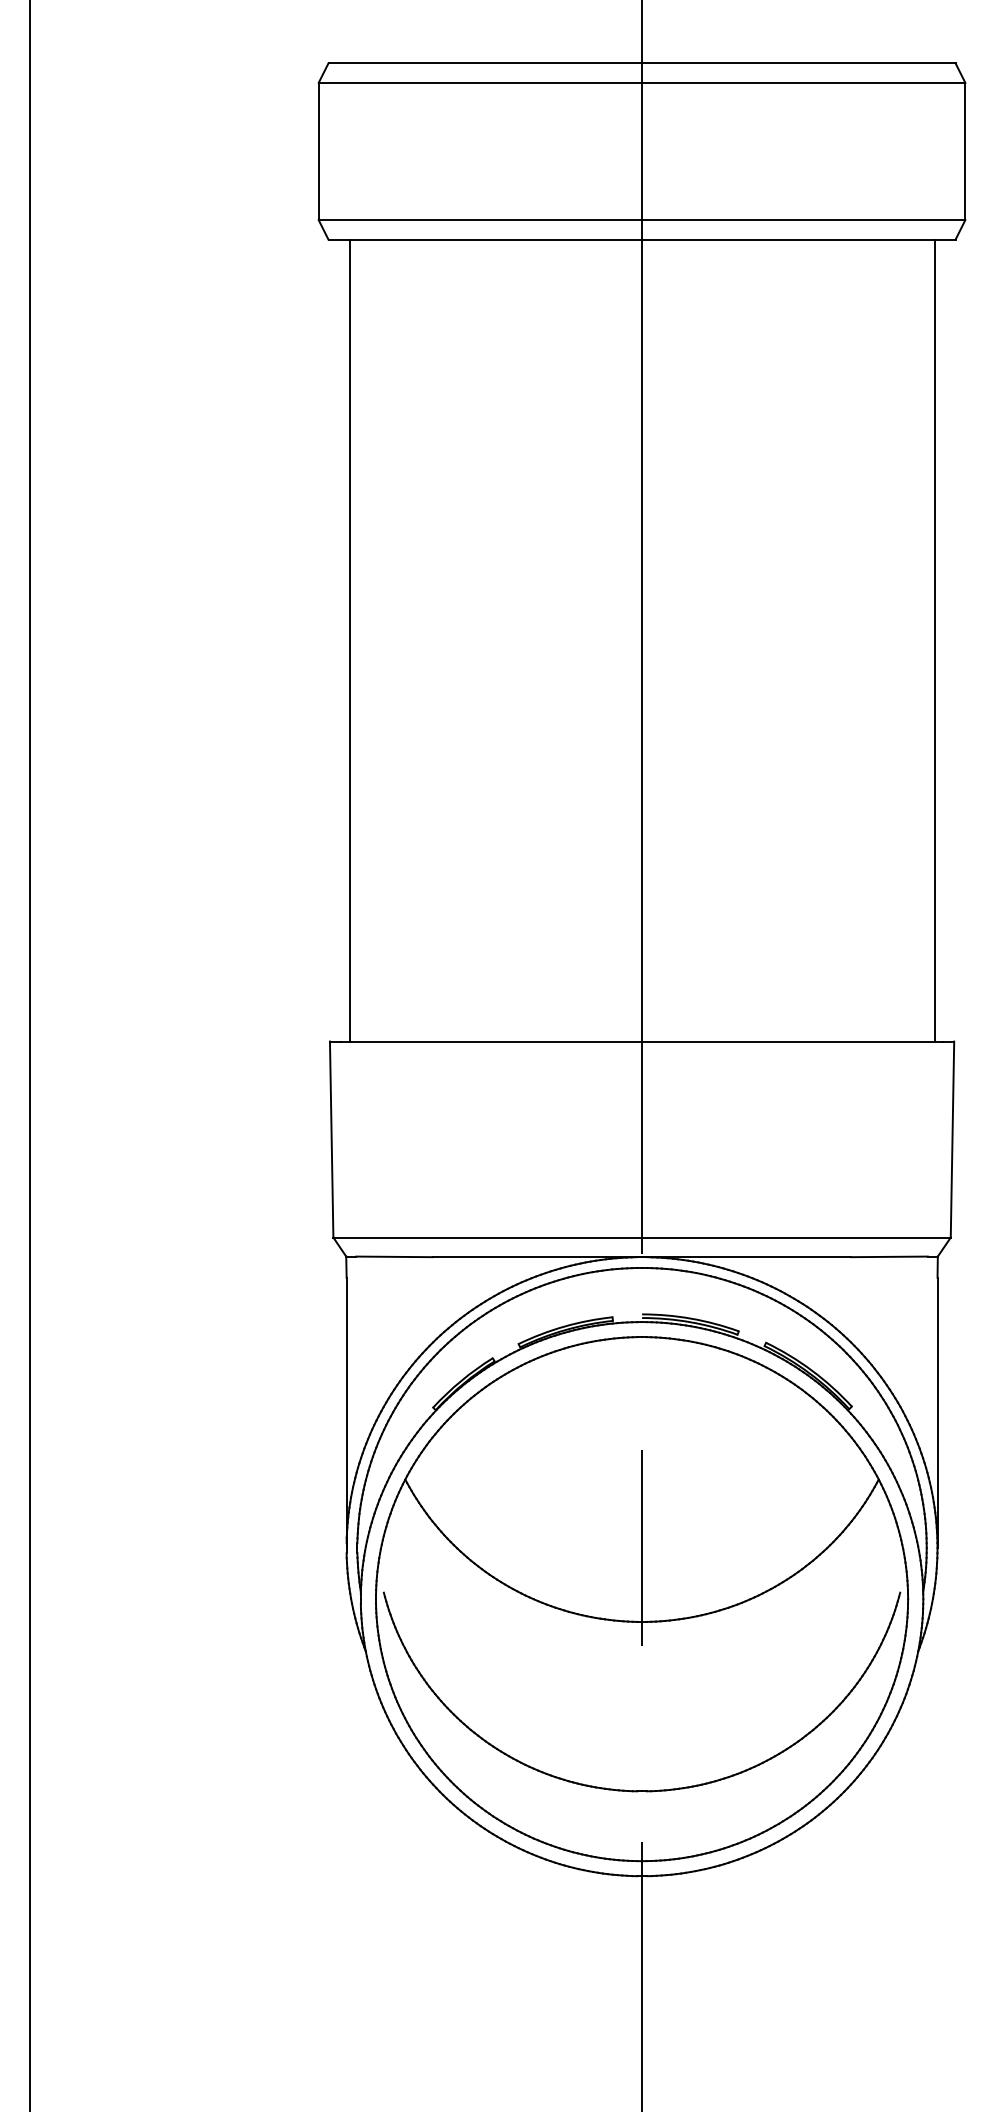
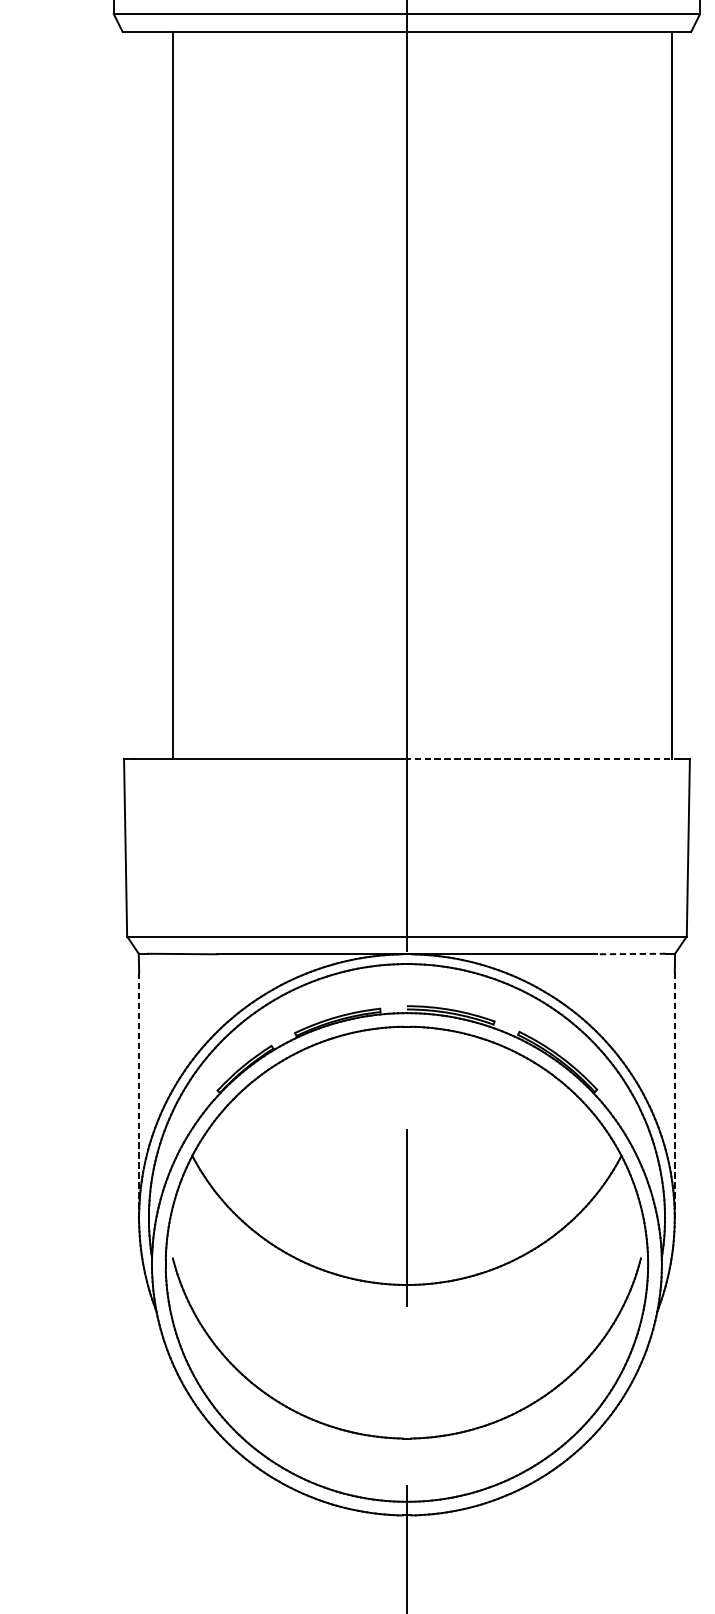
line: (349, 640) -> (172, 395), moved
line: (792, 1041) -> (543, 758), solid -> dashed
line: (889, 1256) -> (631, 953), solid -> dashed
line: (346, 1413) -> (139, 1096), solid -> dashed
line: (937, 1413) -> (674, 1096), solid -> dashed

